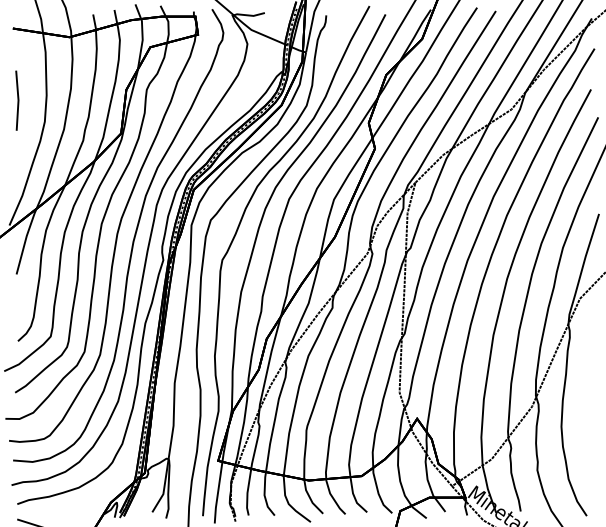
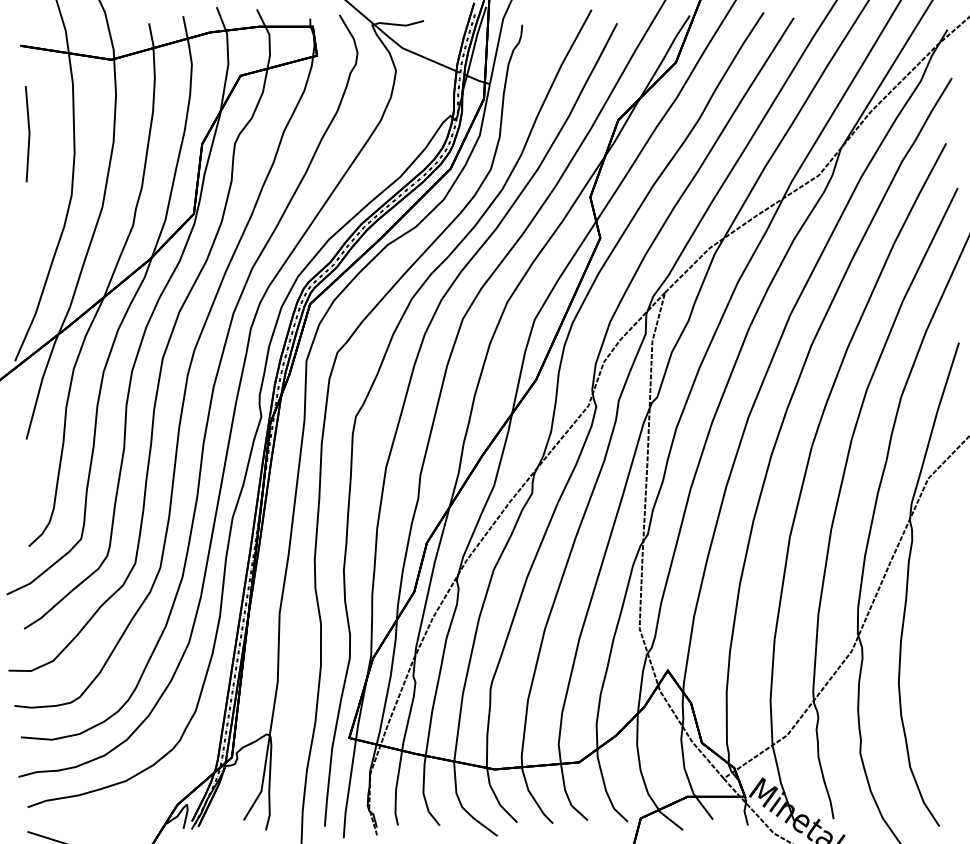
line: (17, 100) -> (27, 133), moved

